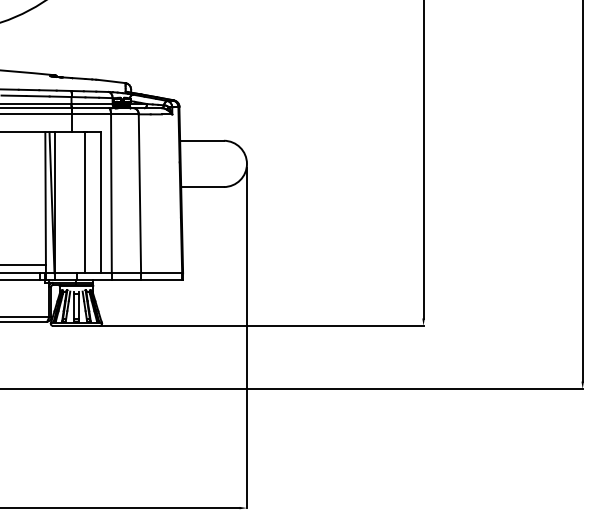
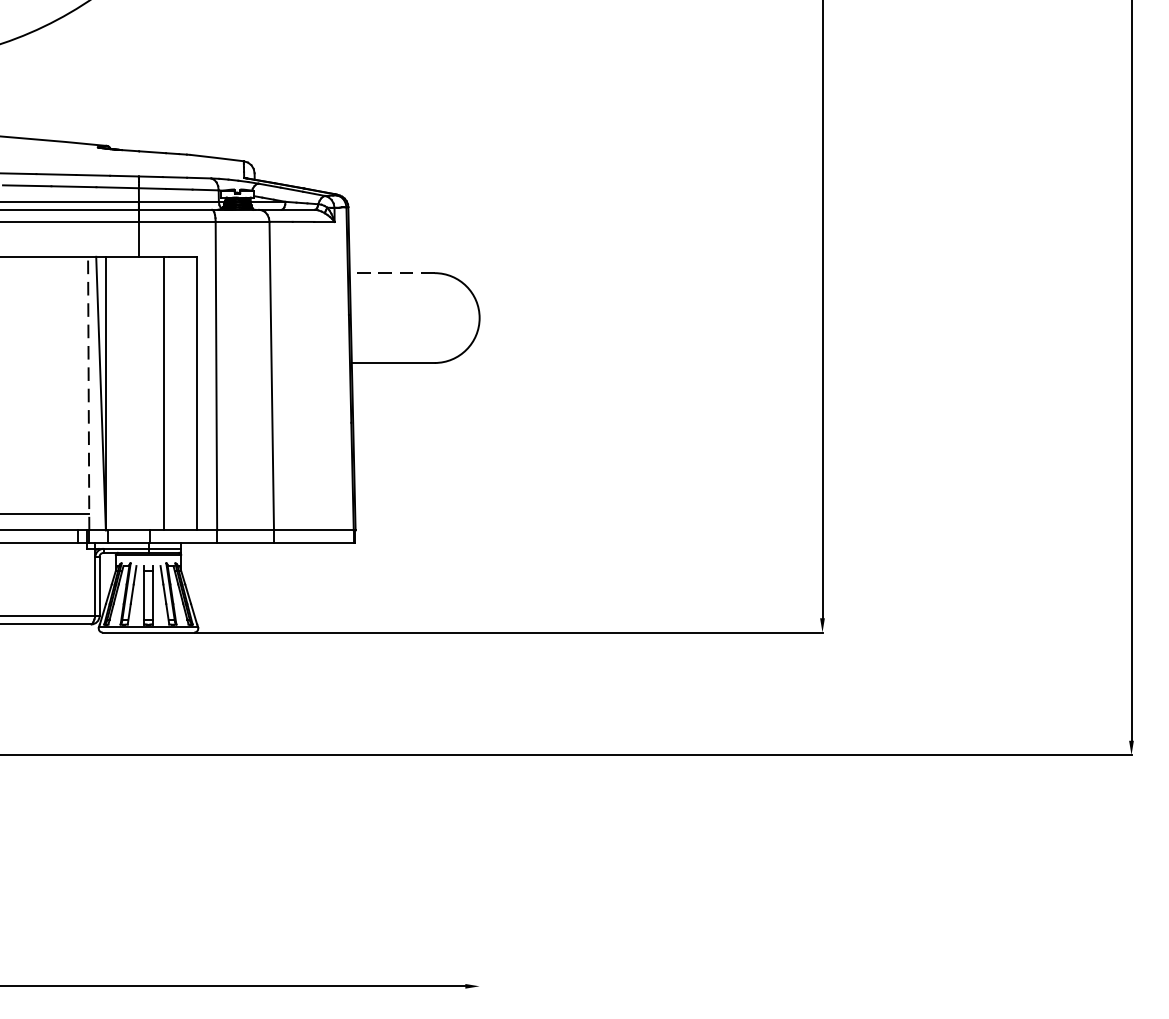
line: (202, 140) -> (393, 272), solid -> dashed
line: (45, 202) -> (88, 392), solid -> dashed
line: (246, 338) -> (478, 657), removed

